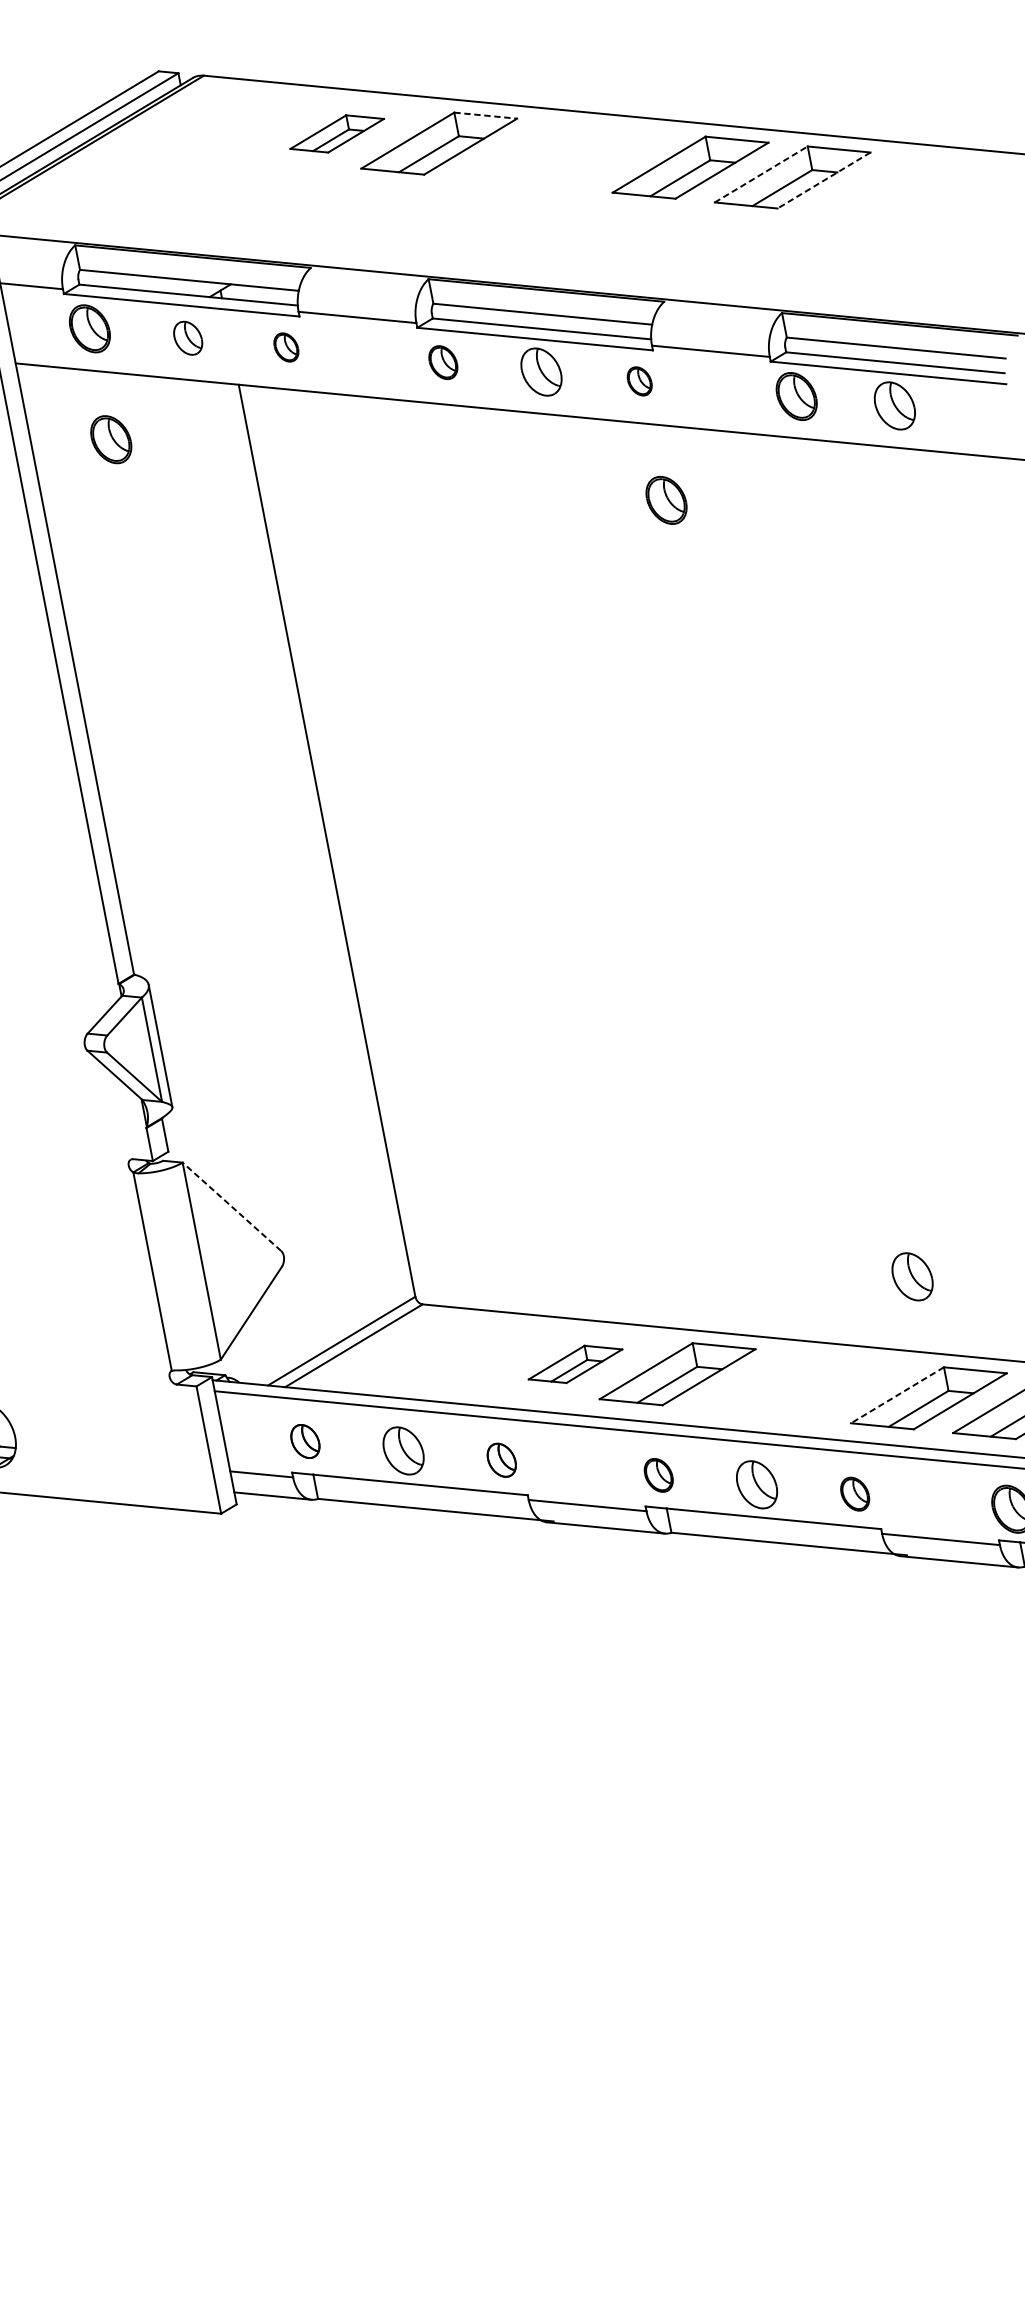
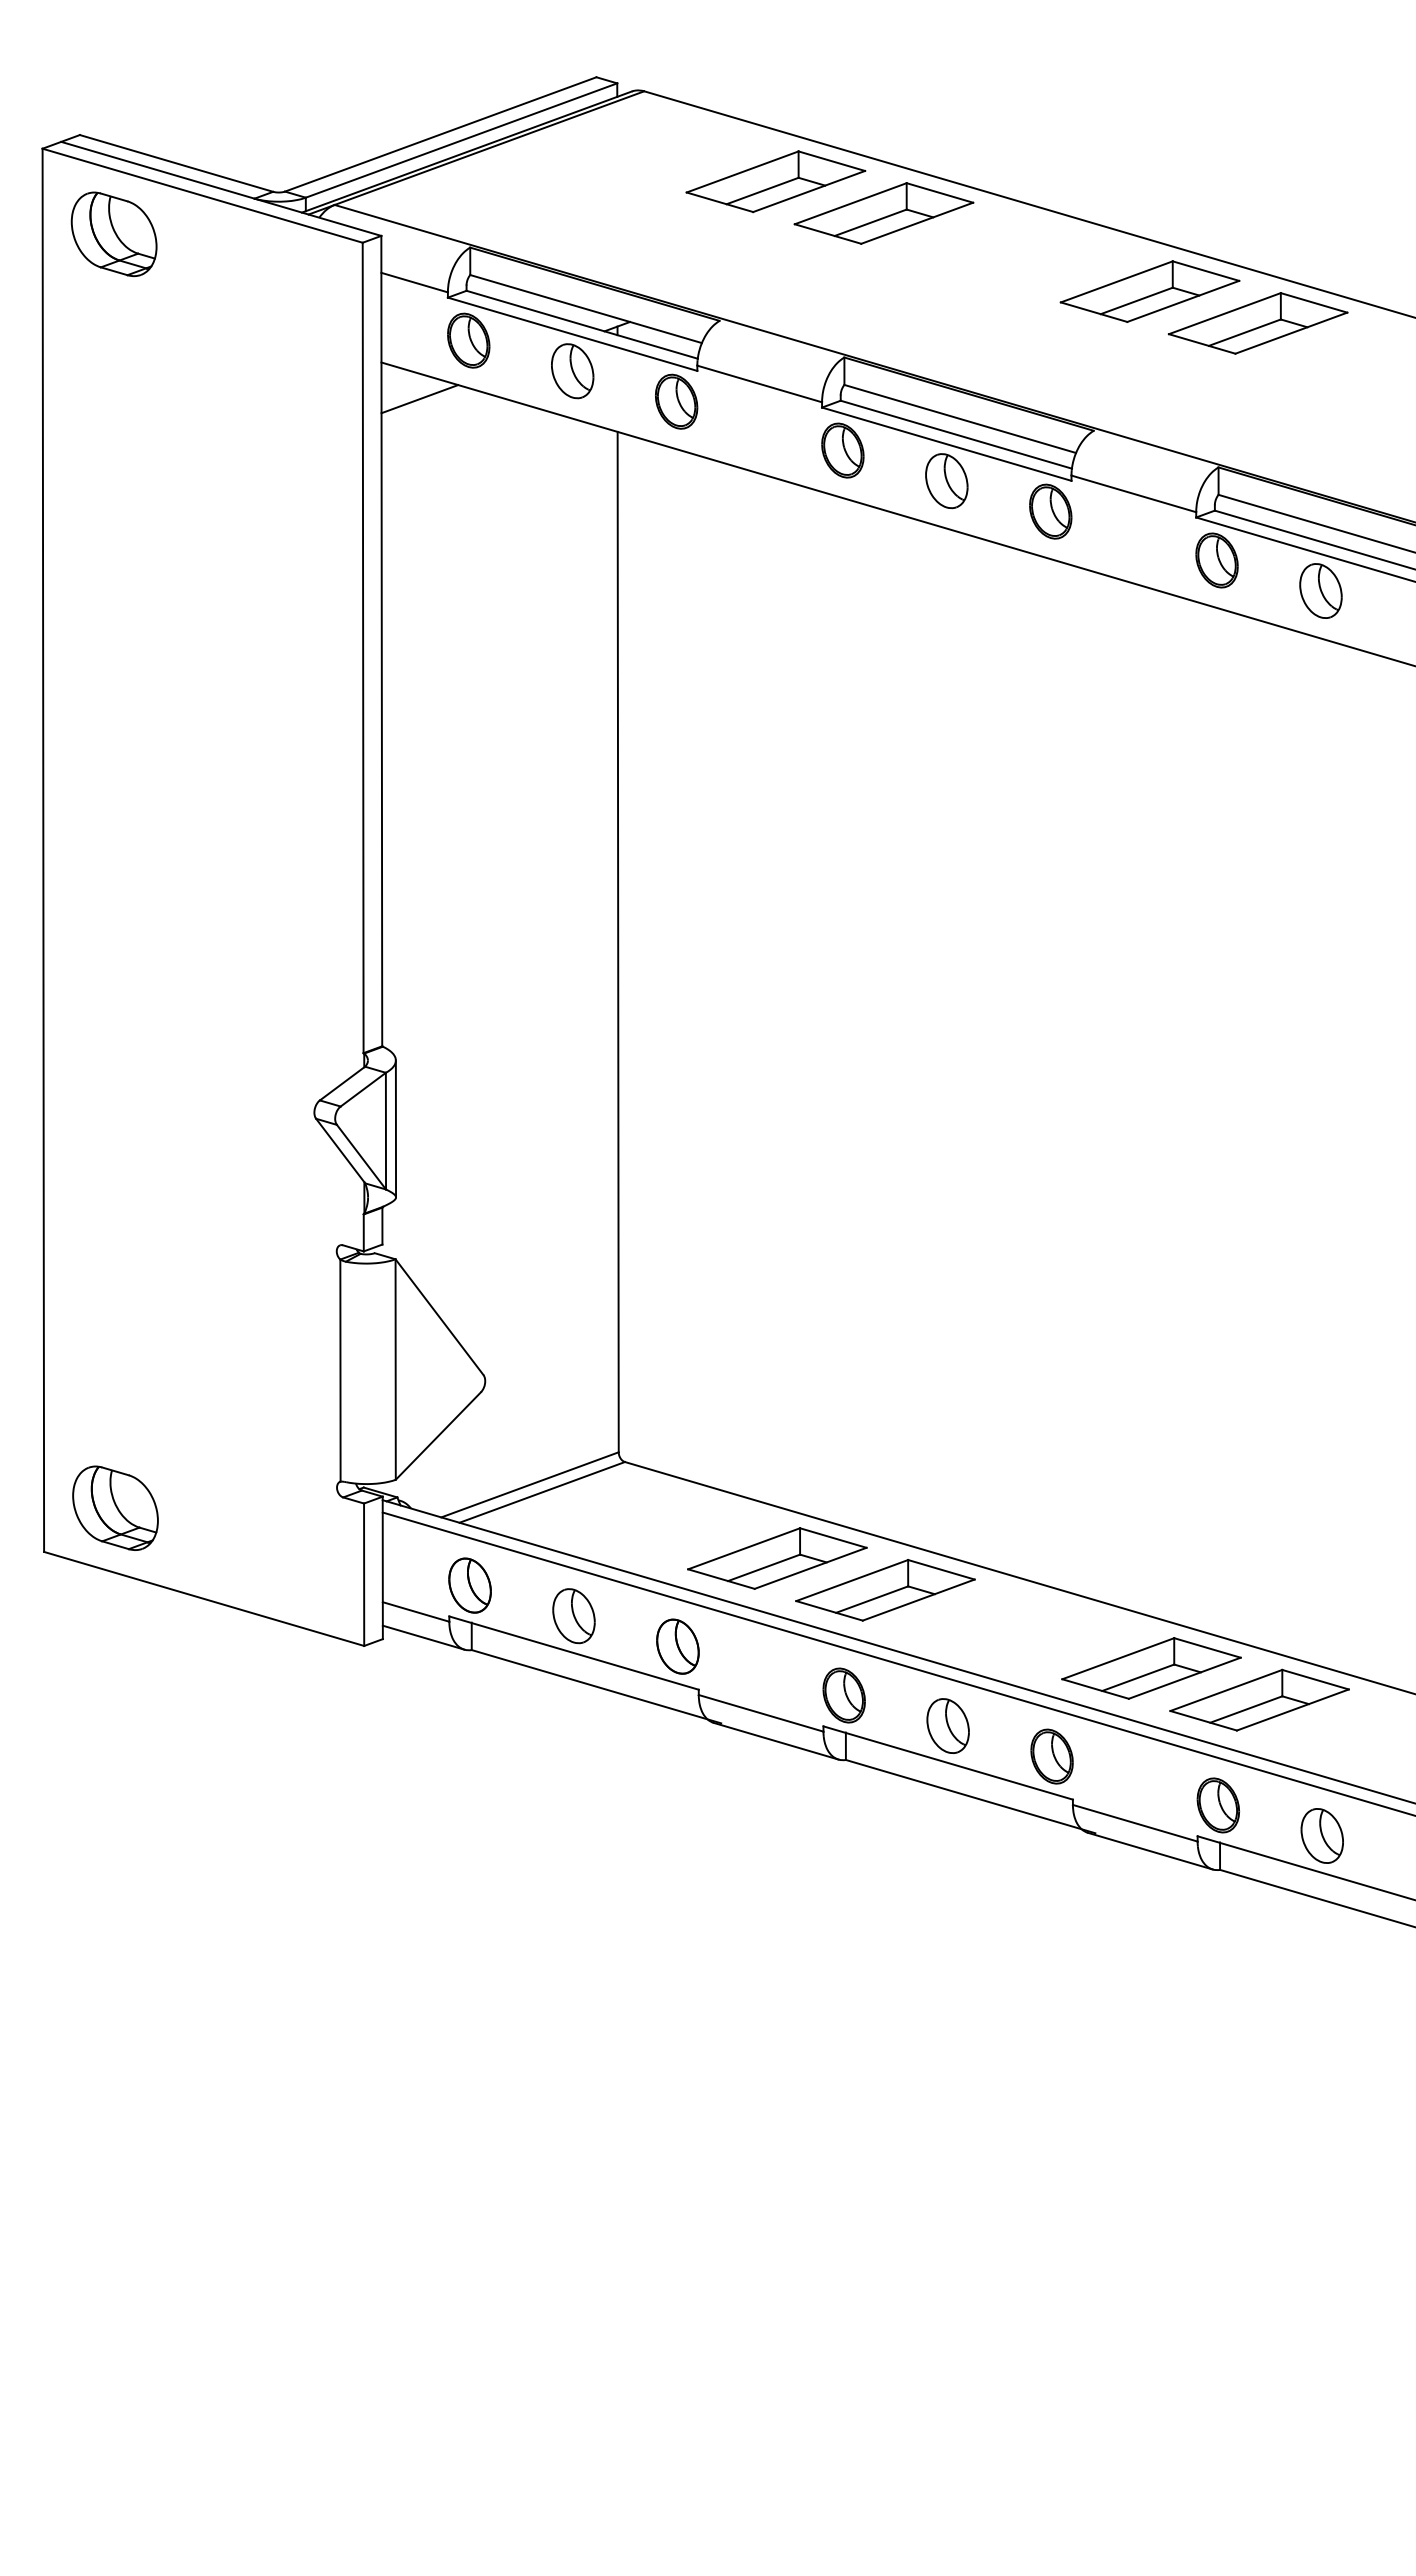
line: (485, 115) -> (939, 192), dashed -> solid
part: (336, 133) -> (775, 181), size x1.67
line: (760, 174) -> (1224, 313), dashed -> solid
line: (824, 180) -> (1291, 333), dashed -> solid
part: (187, 338) -> (572, 371), size x1.43
part: (286, 347) -> (676, 401), size x1.67
part: (442, 362) -> (842, 450), size x1.43
part: (639, 381) -> (1050, 511), size x1.67
line: (56, 389) -> (419, 399), added
part: (111, 439) -> (468, 464), removed
part: (666, 500) -> (1054, 645), removed
line: (231, 1207) -> (439, 1317), dashed -> solid
part: (911, 1276) -> (1158, 1533), removed
part: (575, 1364) -> (777, 1558), size x1.67
line: (897, 1395) -> (1118, 1658), dashed -> solid
part: (304, 1441) -> (469, 1585), size x1.43
part: (501, 1460) -> (677, 1646), size x1.43
part: (658, 1475) -> (843, 1695), size x1.43
part: (854, 1494) -> (1051, 1756), size x1.43

